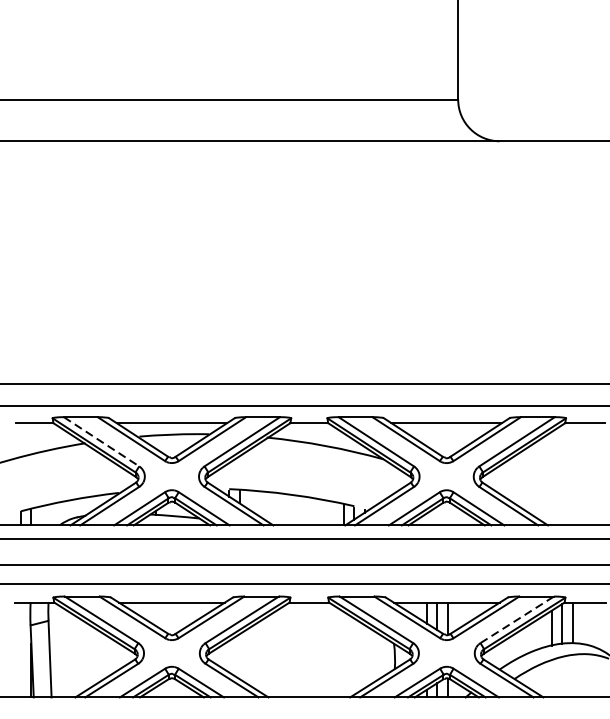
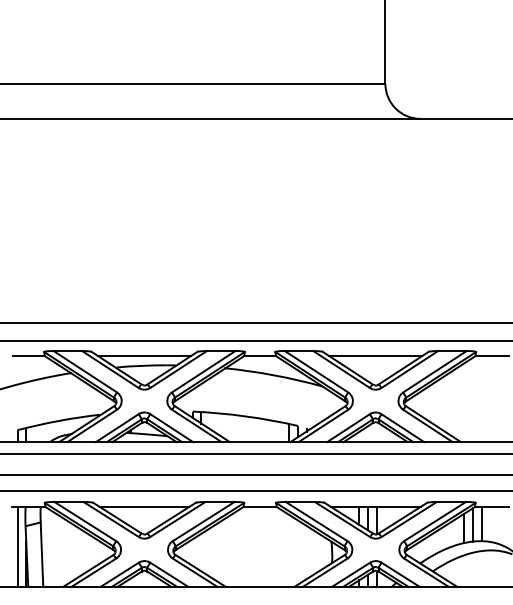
line: (101, 441) -> (85, 371), dashed -> solid
line: (517, 619) -> (435, 521), dashed -> solid
line: (20, 649) -> (17, 546), added

